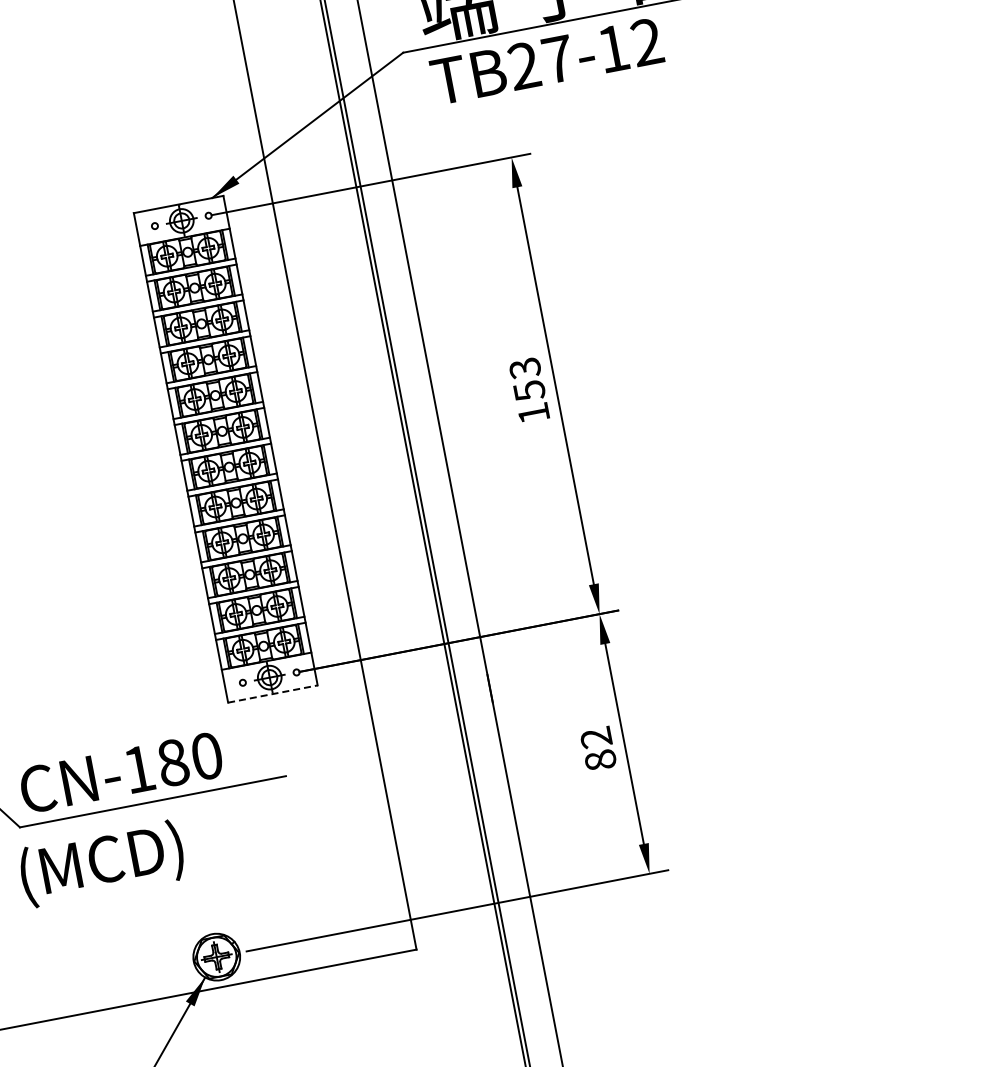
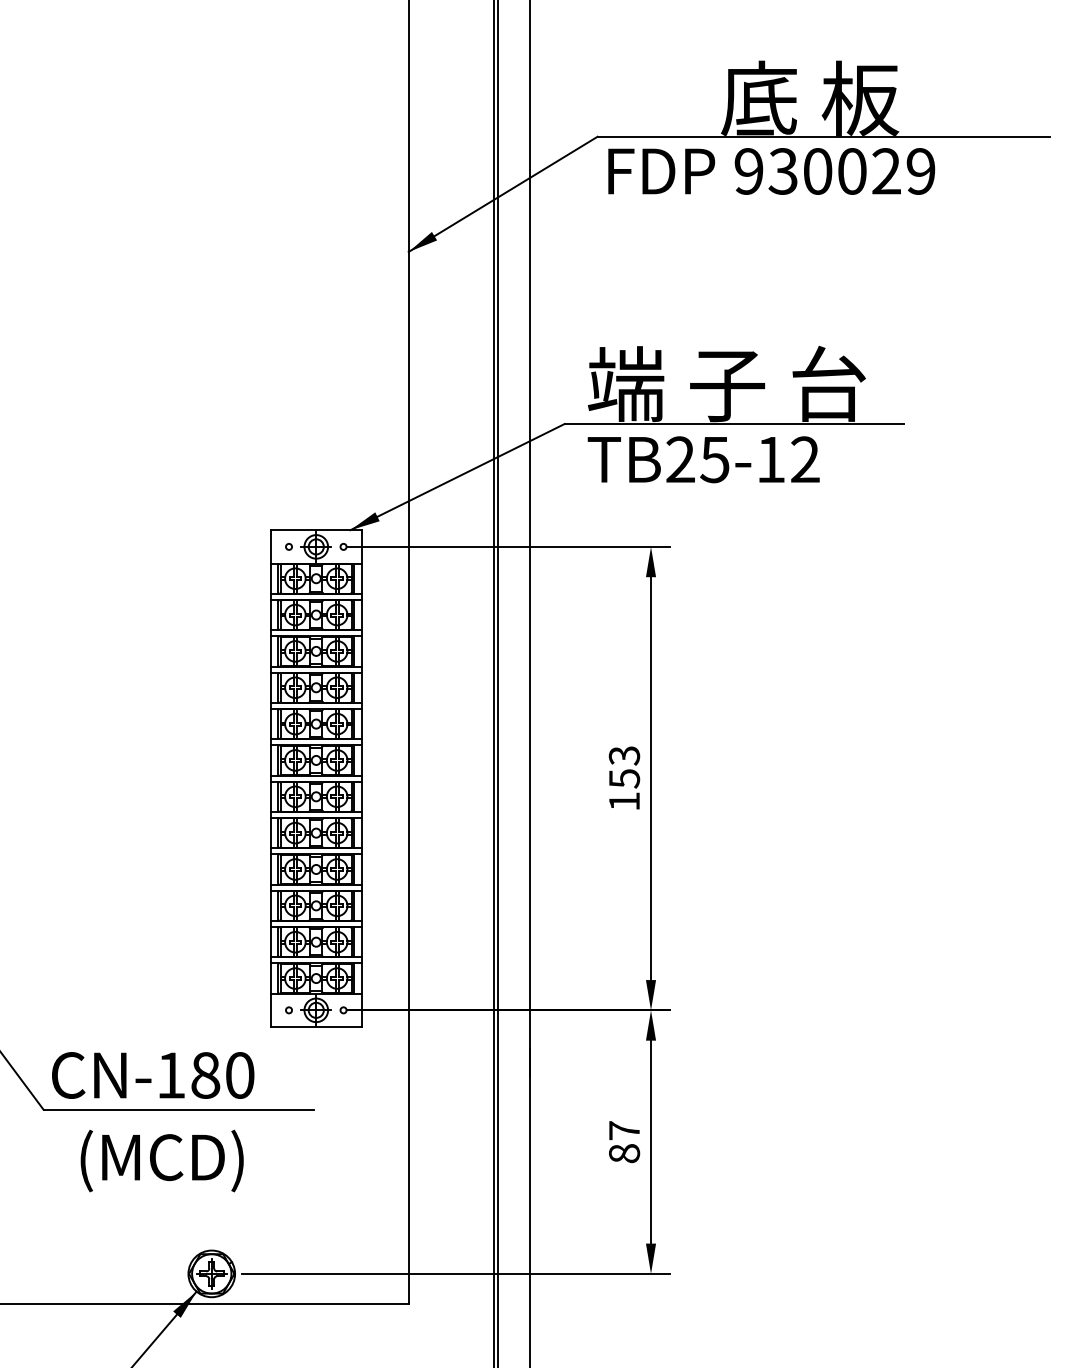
text: (557, 60) -> (714, 460), TB27-12 -> TB25-12
line: (273, 694) -> (316, 1027), dashed -> solid
text: (595, 737) -> (623, 1130), 82 -> 87
text: (101, 863) -> (161, 1160), moved

